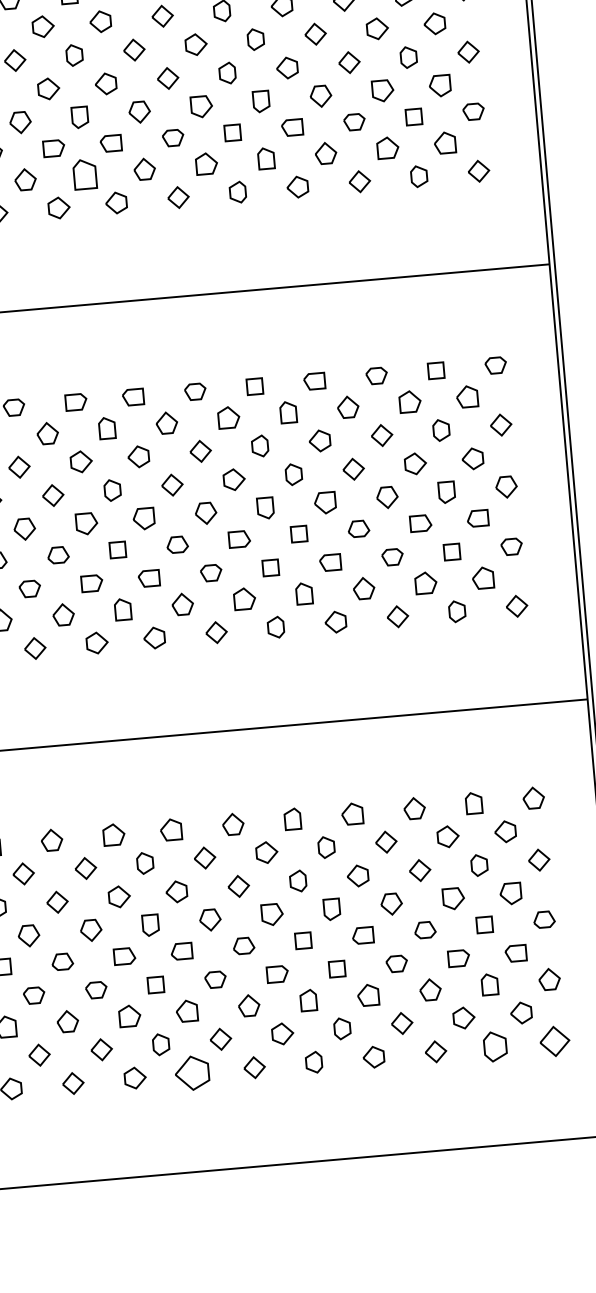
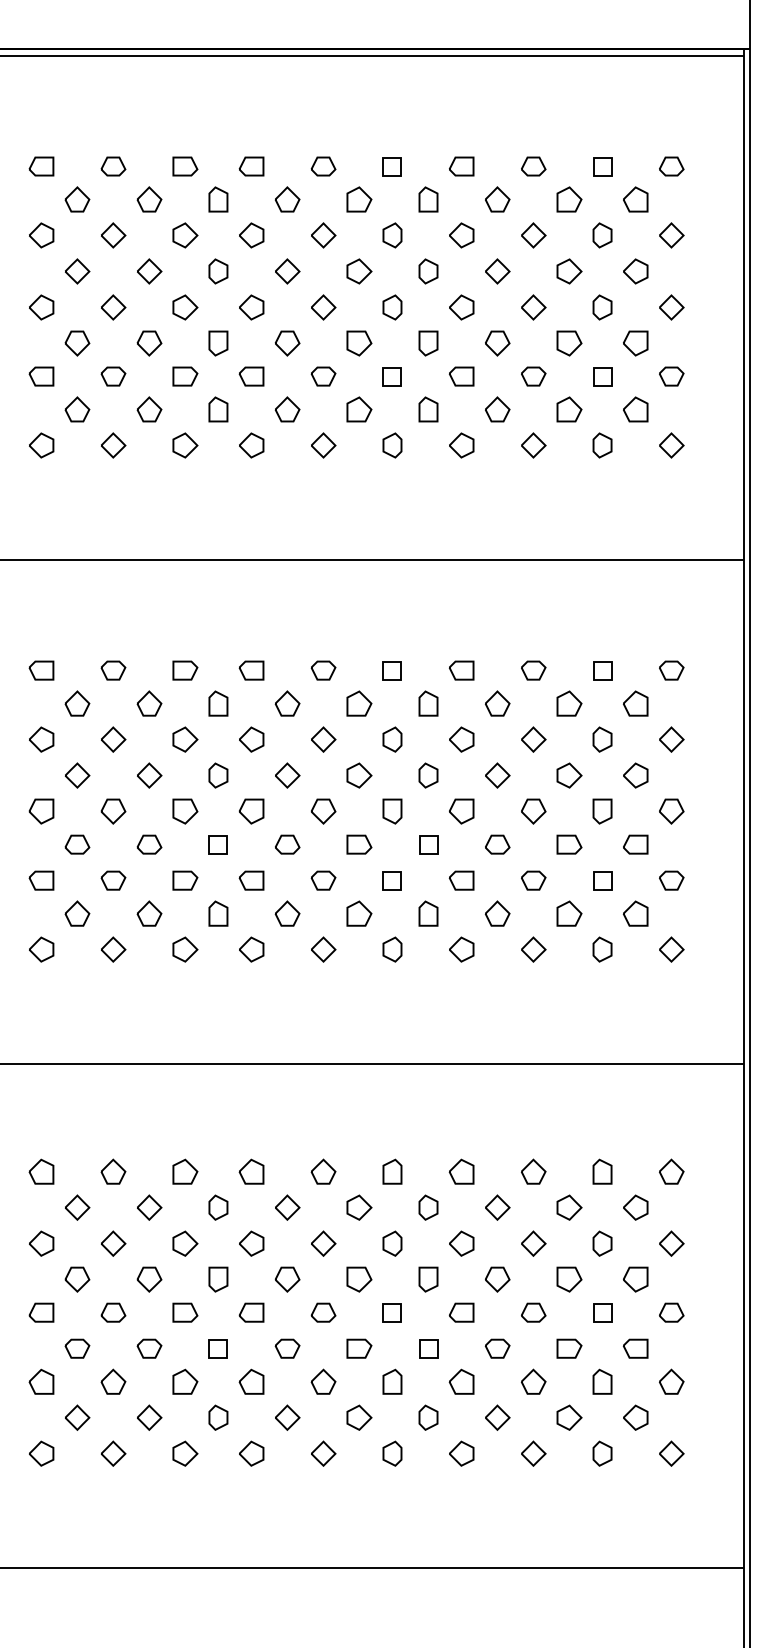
part: (85, 174) -> (218, 409), size x0.71
part: (554, 1041) -> (671, 1453), size x0.71
part: (495, 1046) -> (602, 1453), size x0.71
part: (192, 1072) -> (251, 1453), size x0.62

